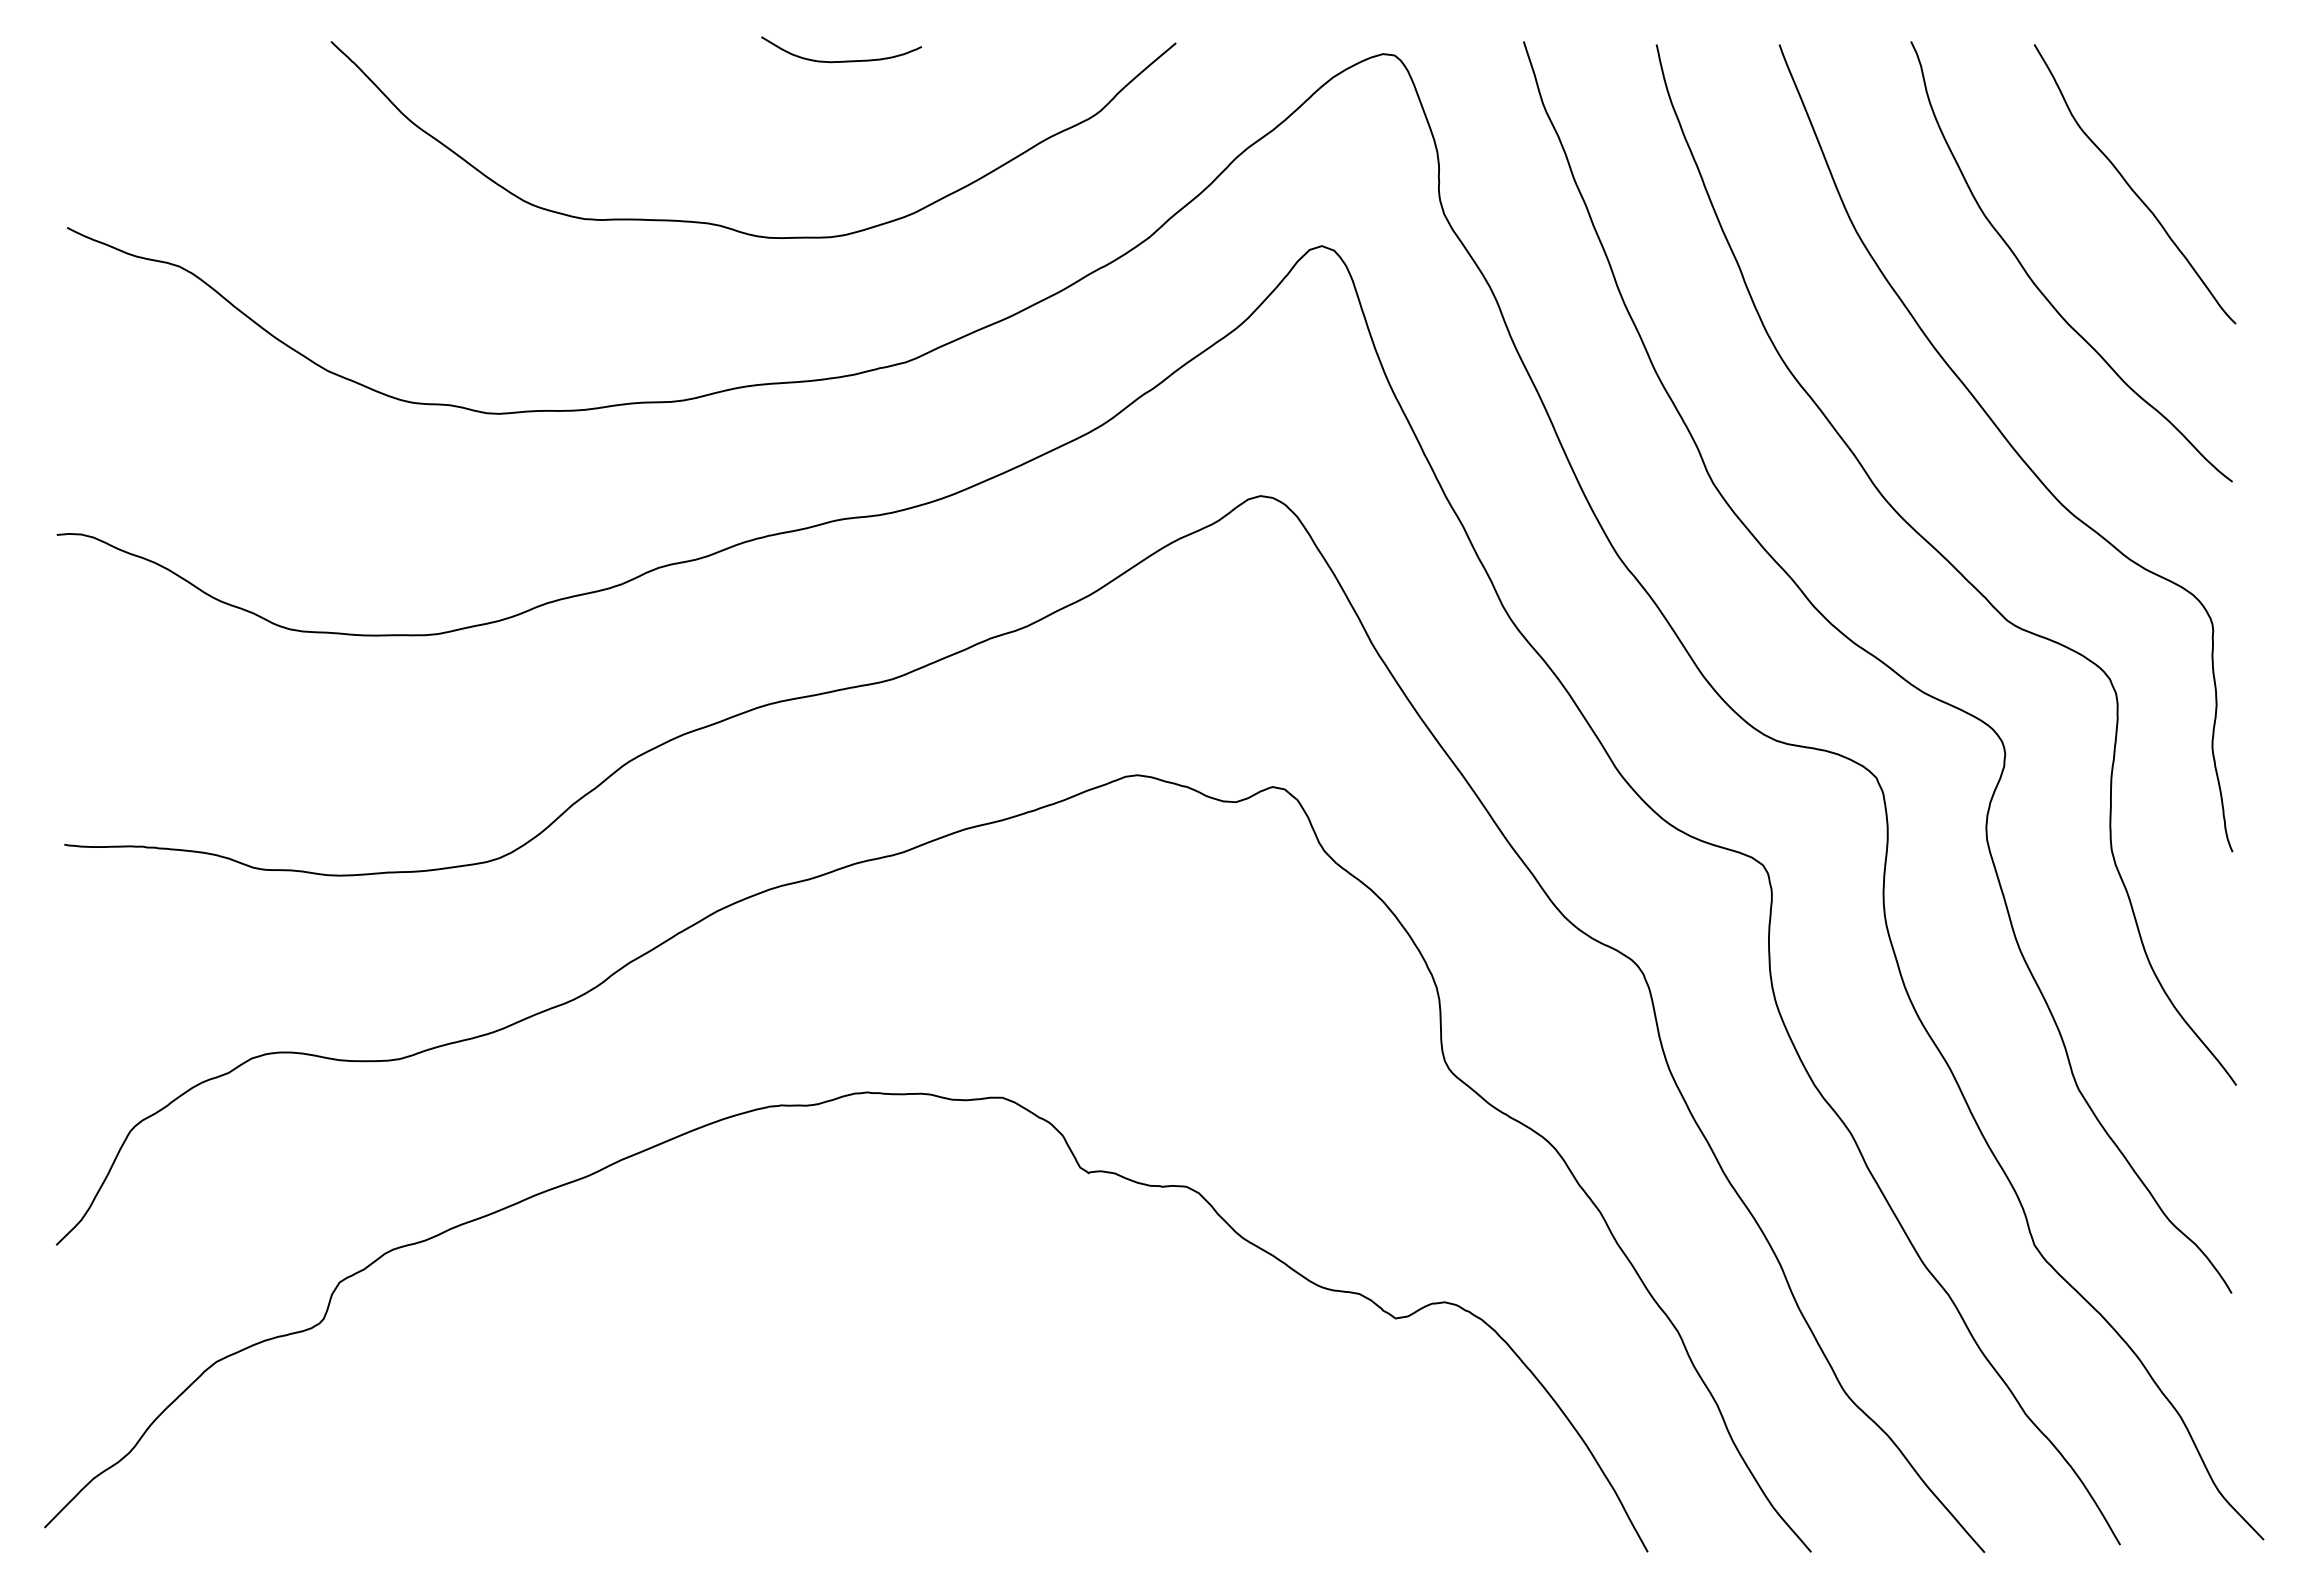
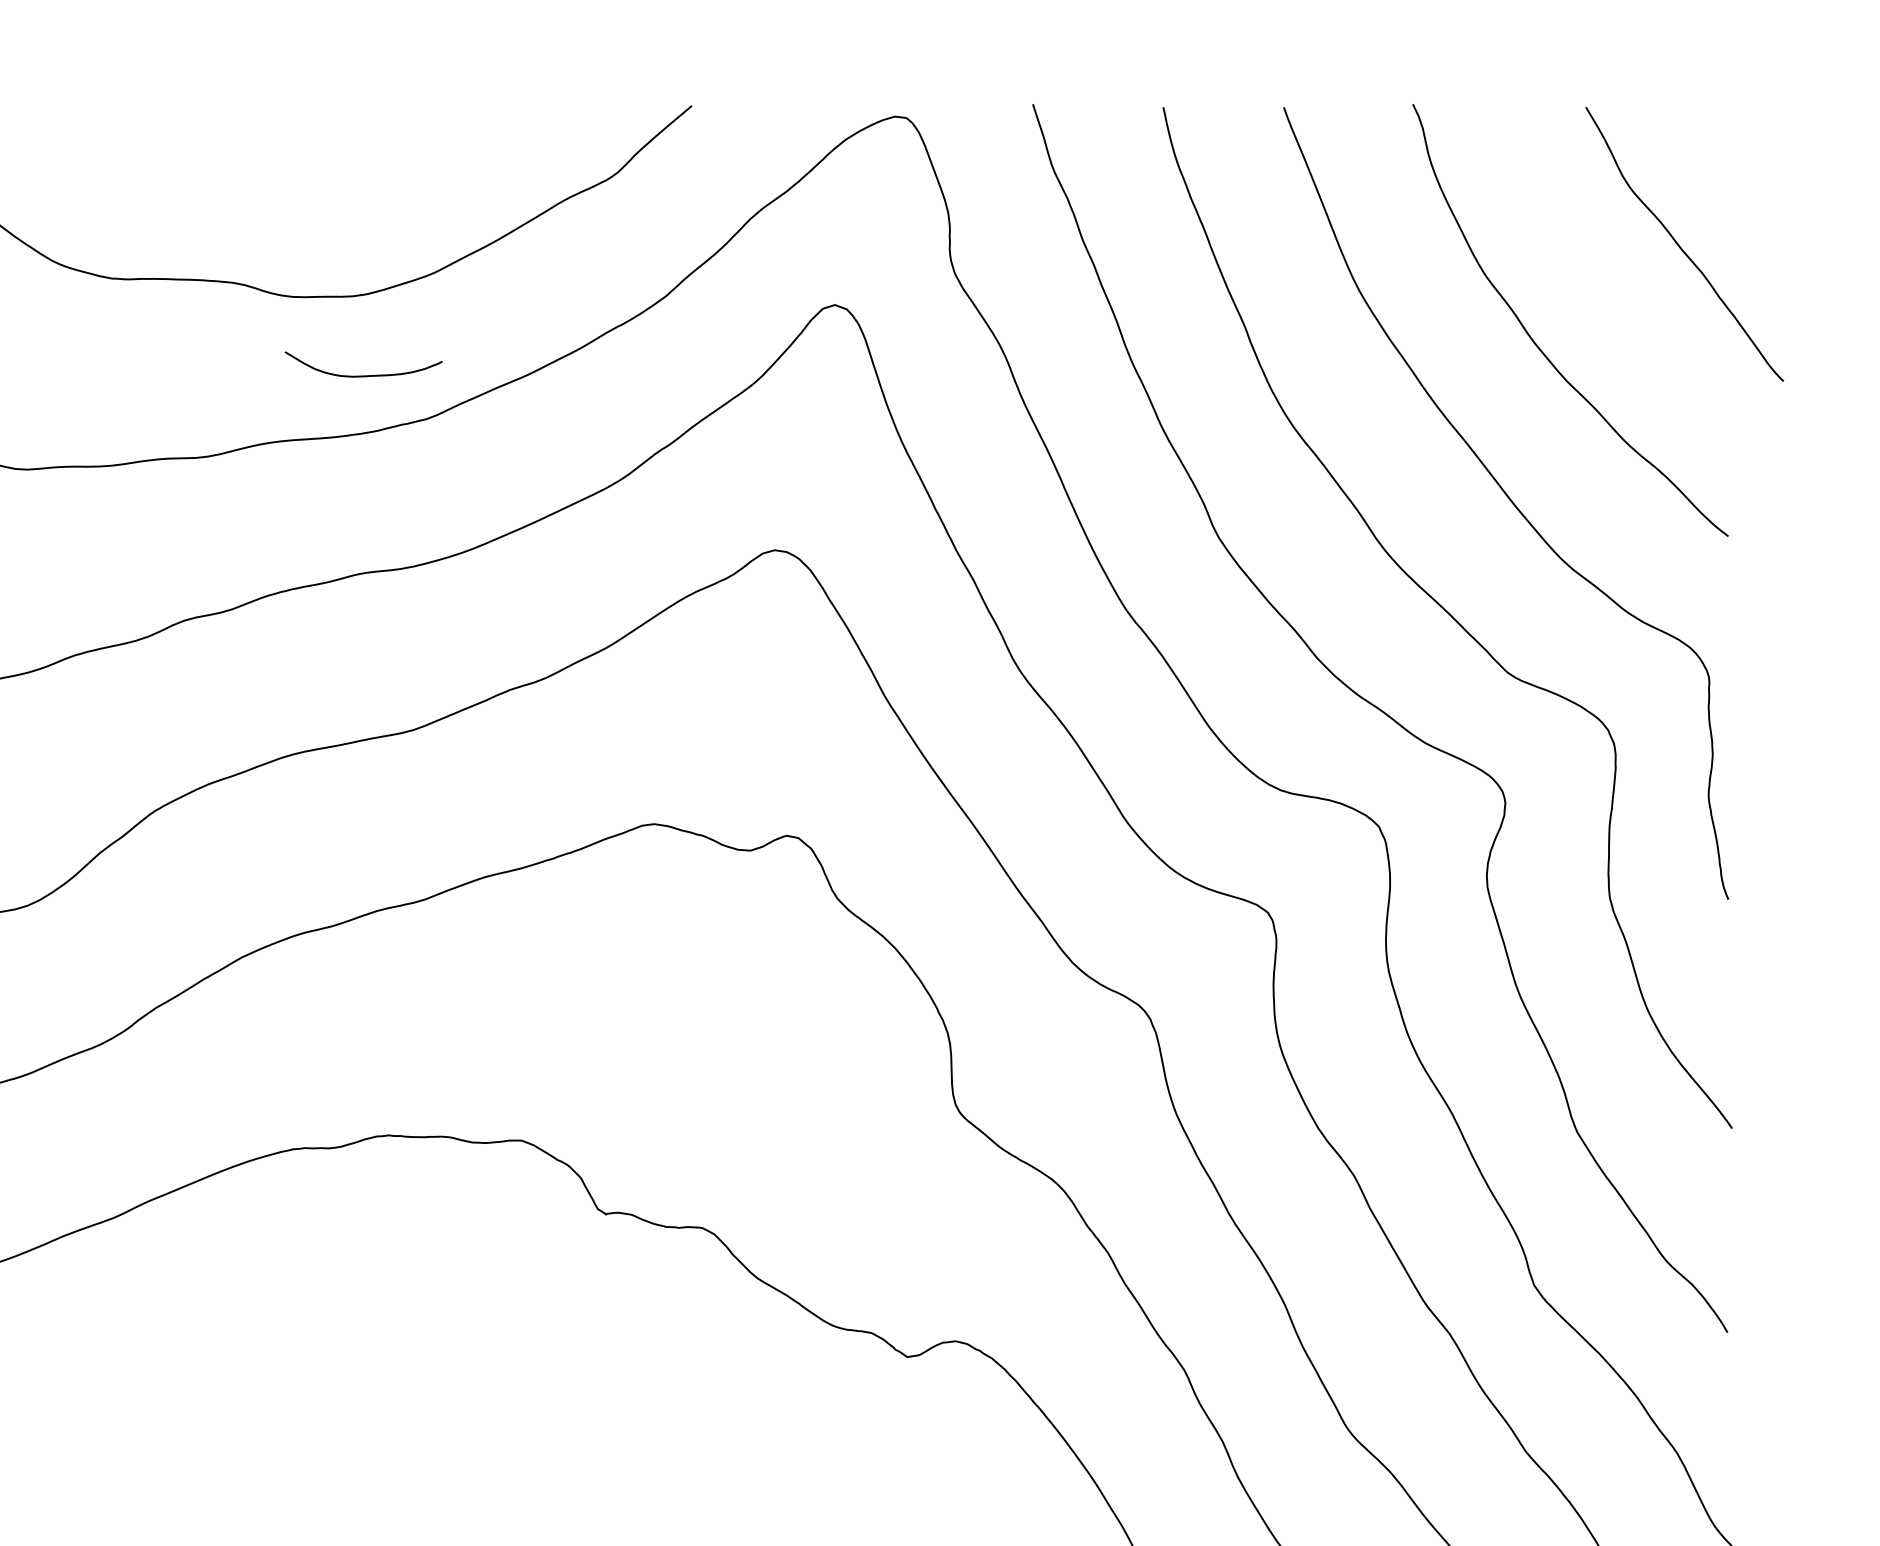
curve: (842, 60) -> (364, 375), moved
curve: (2130, 185) -> (1680, 245), moved

